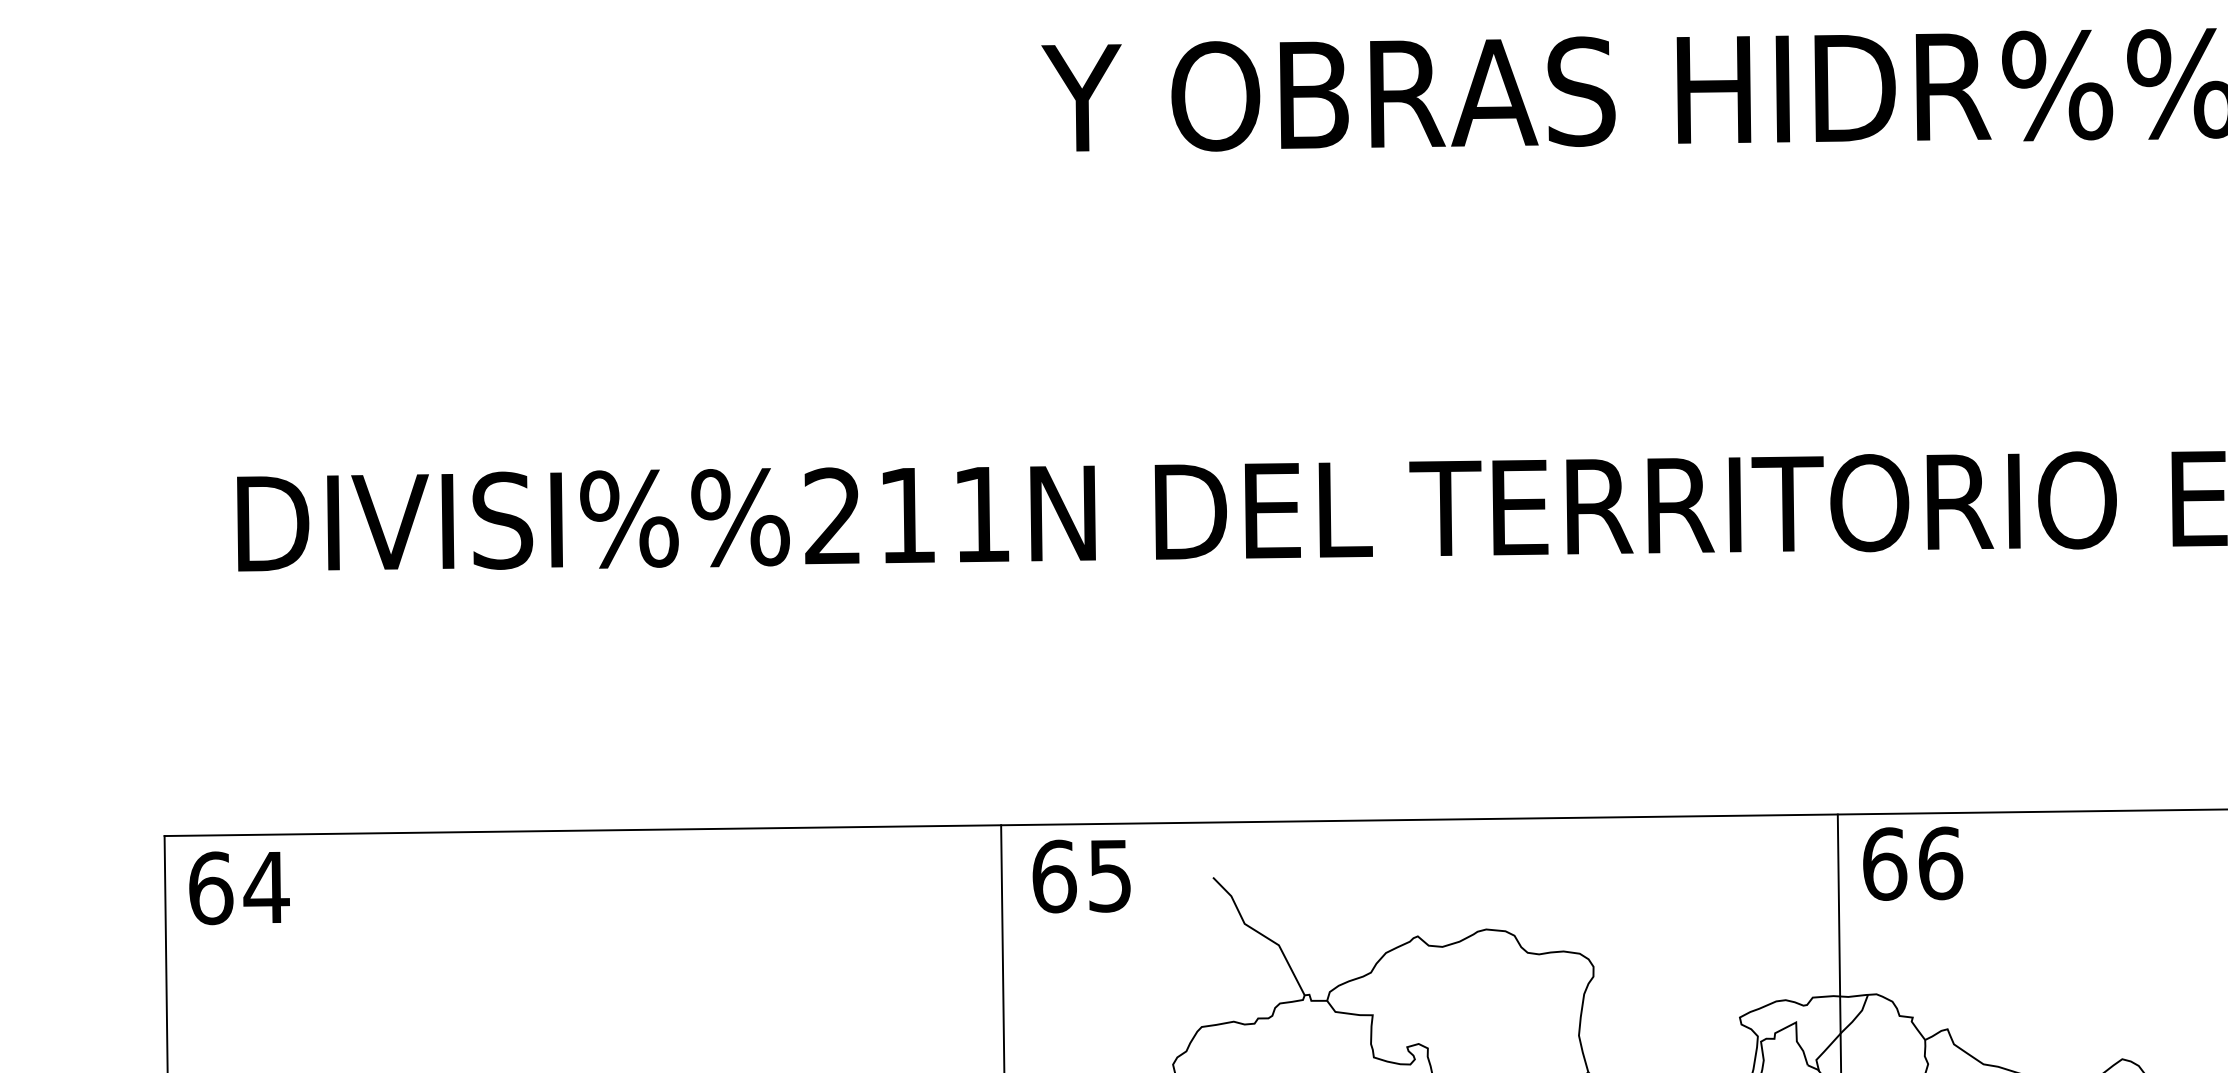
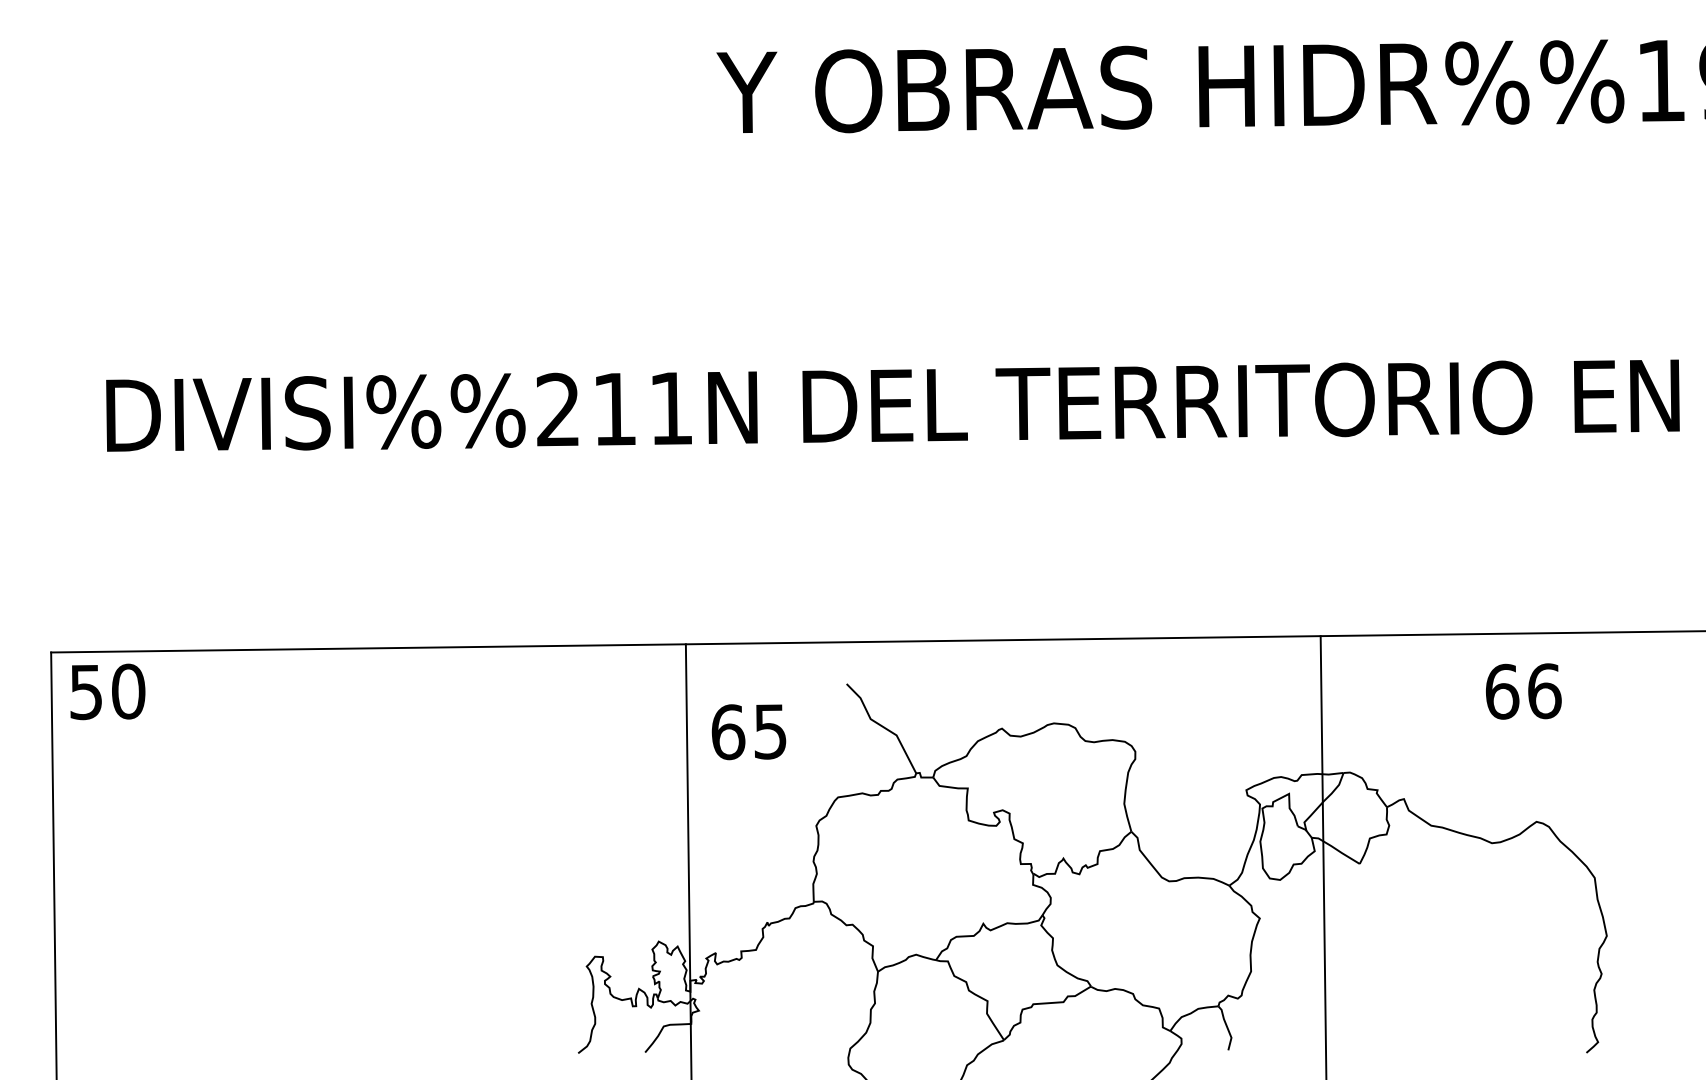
text: (1912, 863) -> (1523, 691), moved
text: (1081, 876) -> (748, 732), moved
text: (238, 887) -> (107, 691), 64 -> 50

